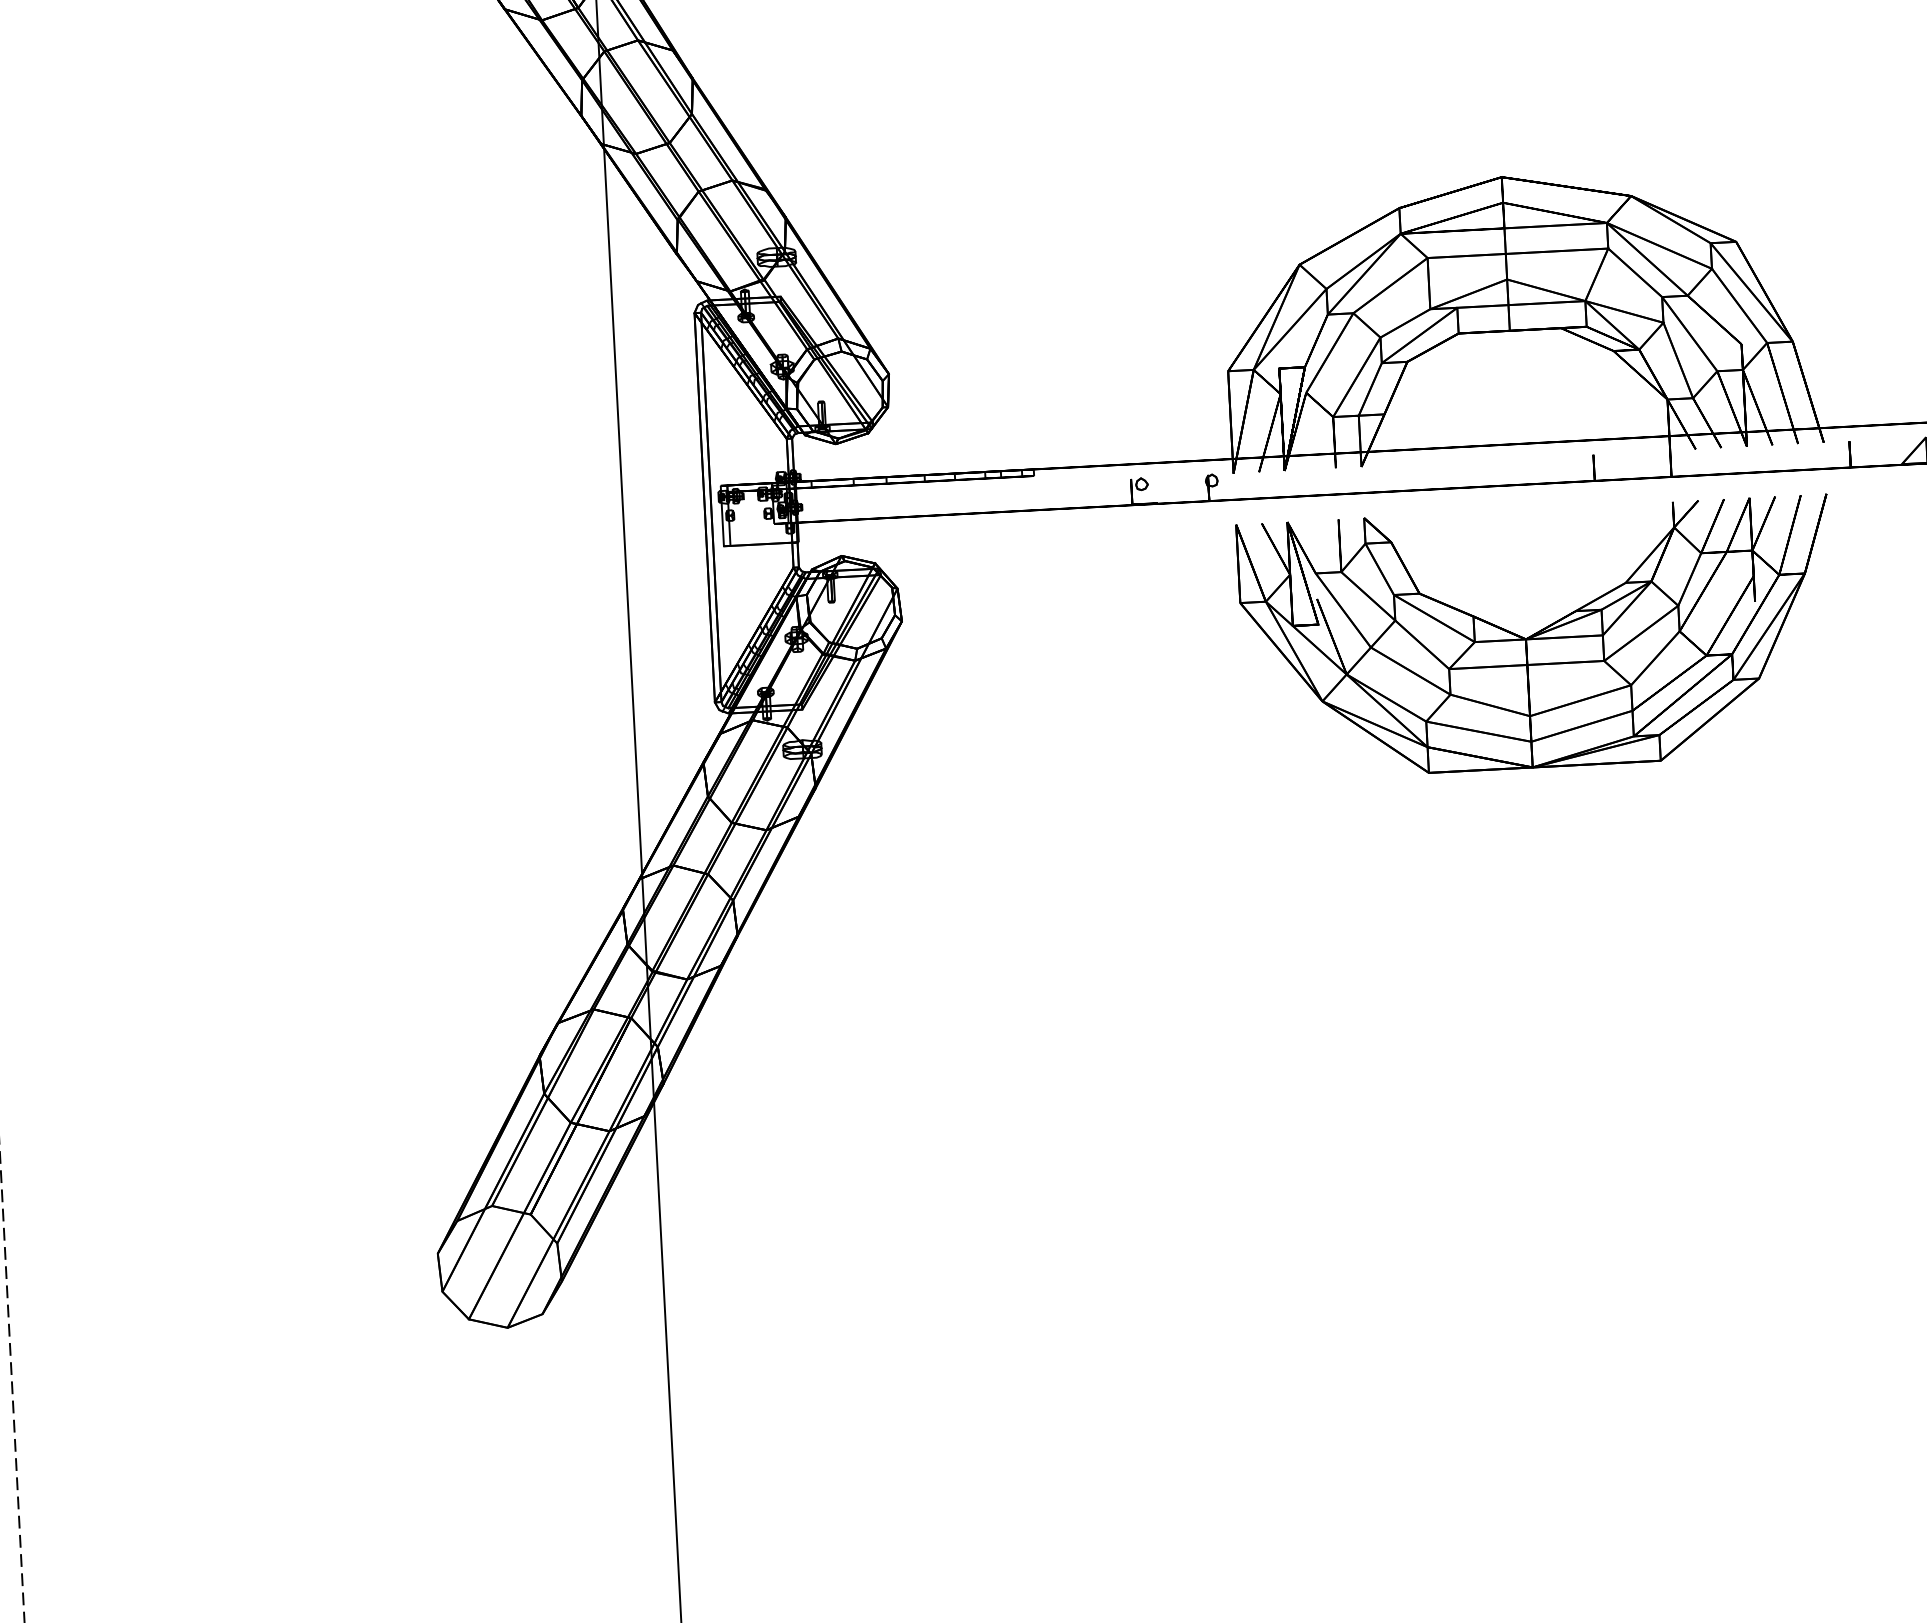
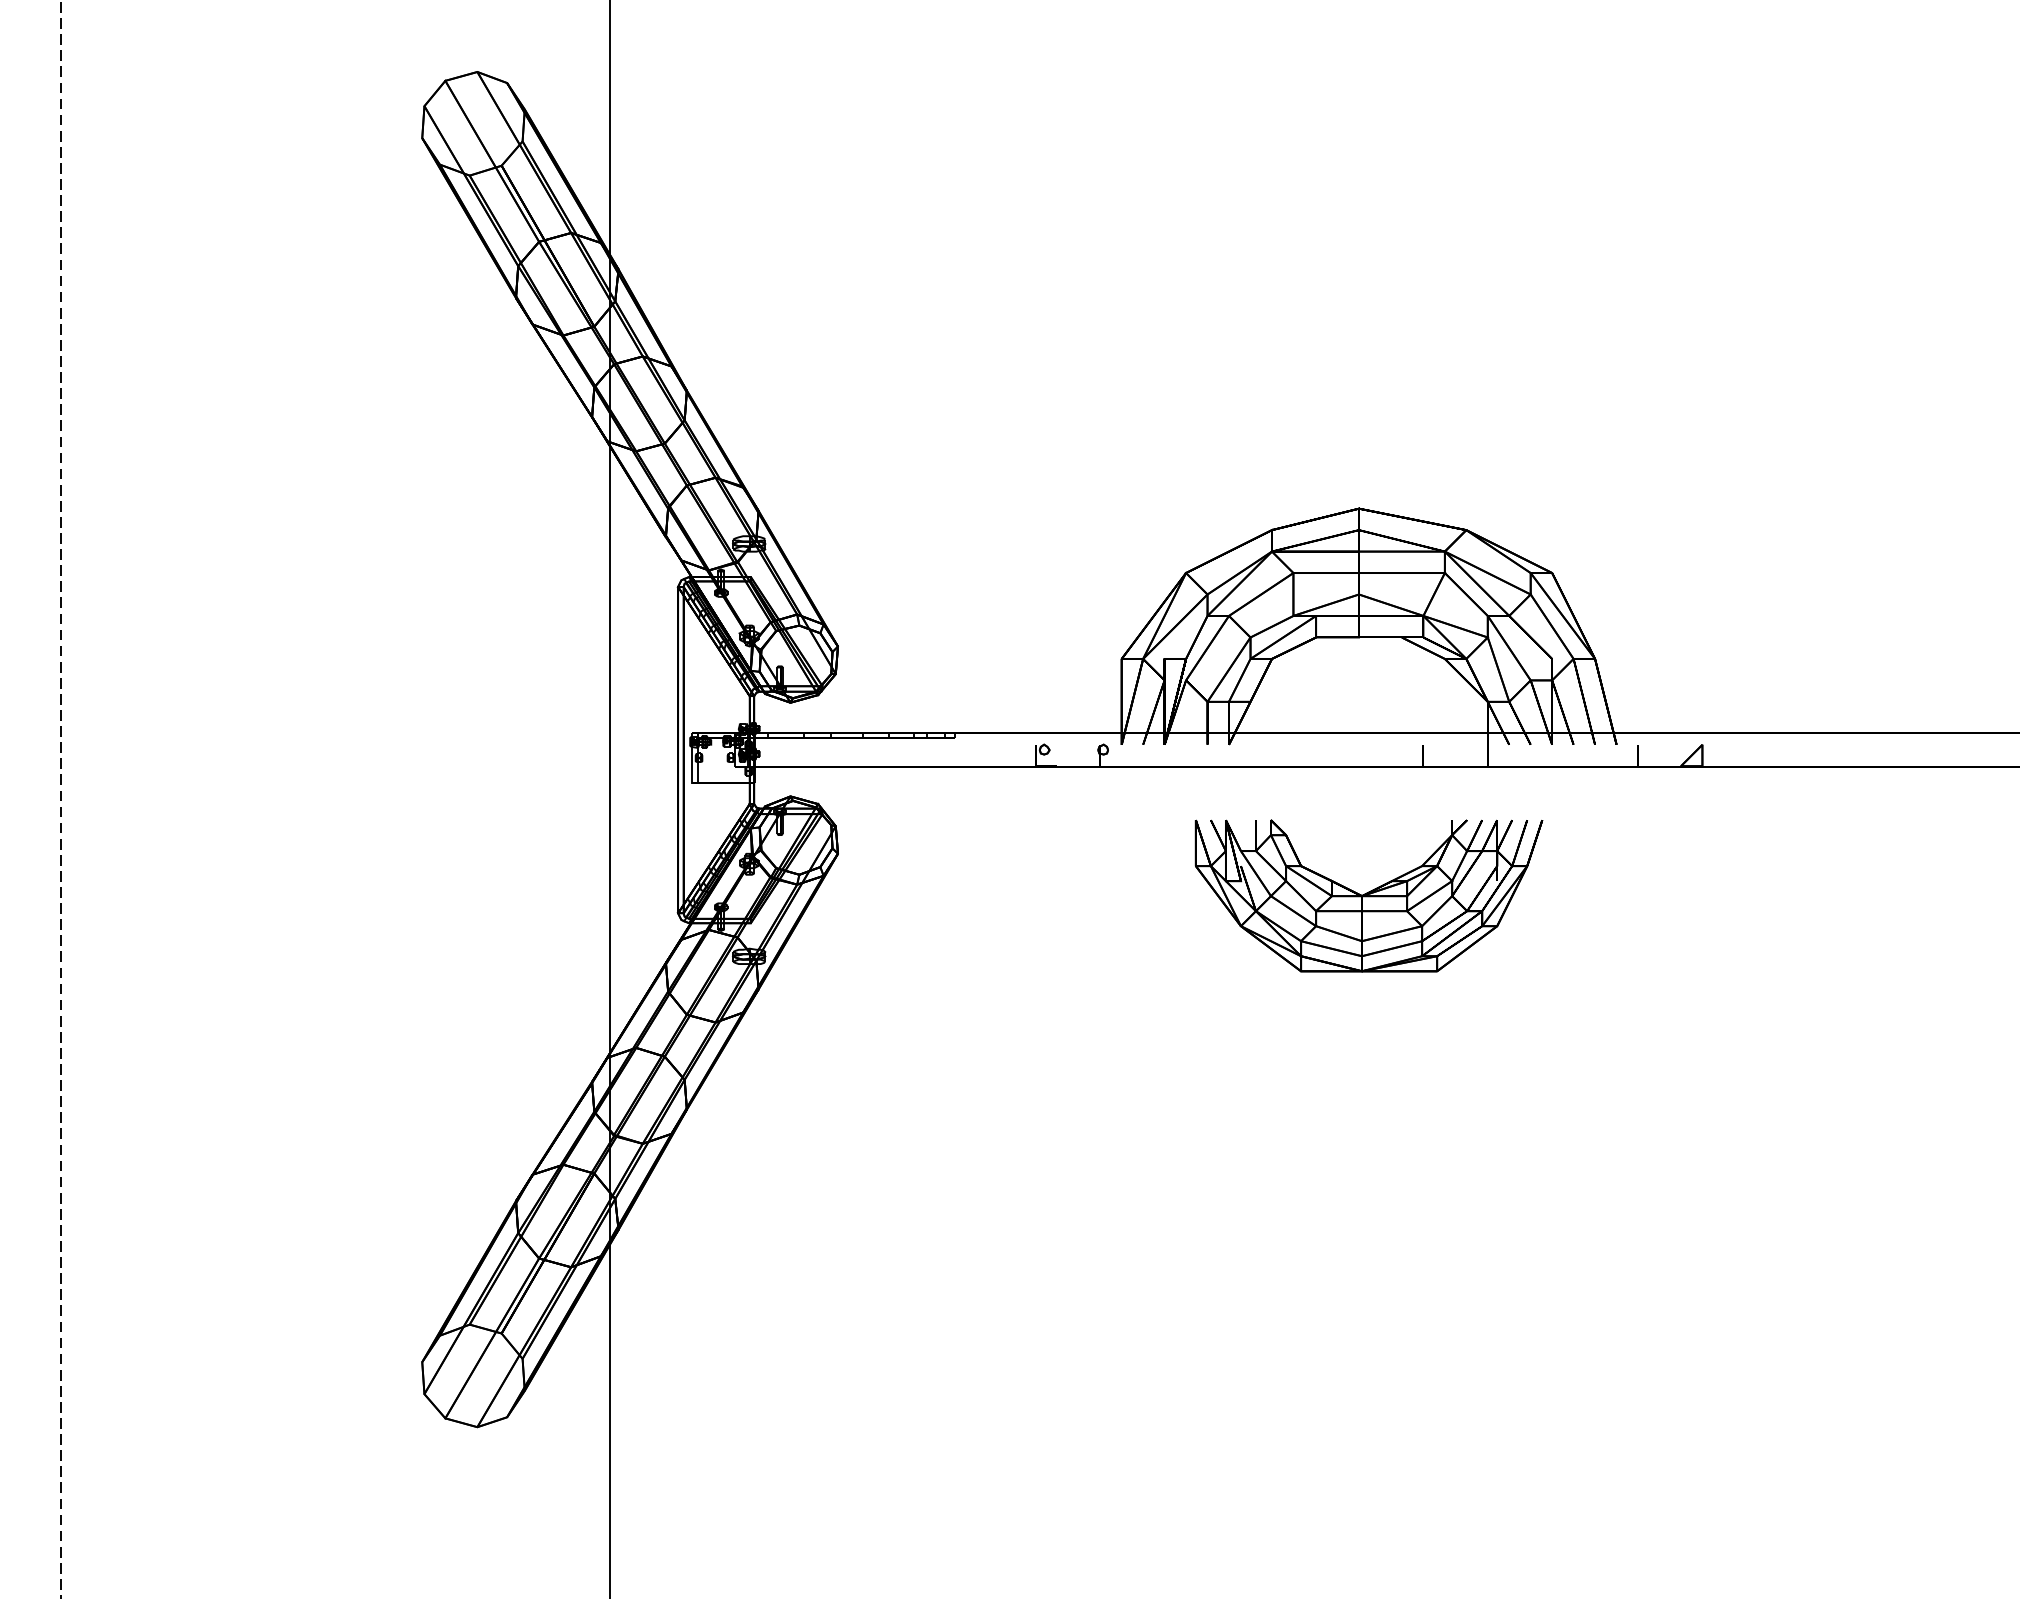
part: (1537, 637) -> (1368, 895), size x0.7

